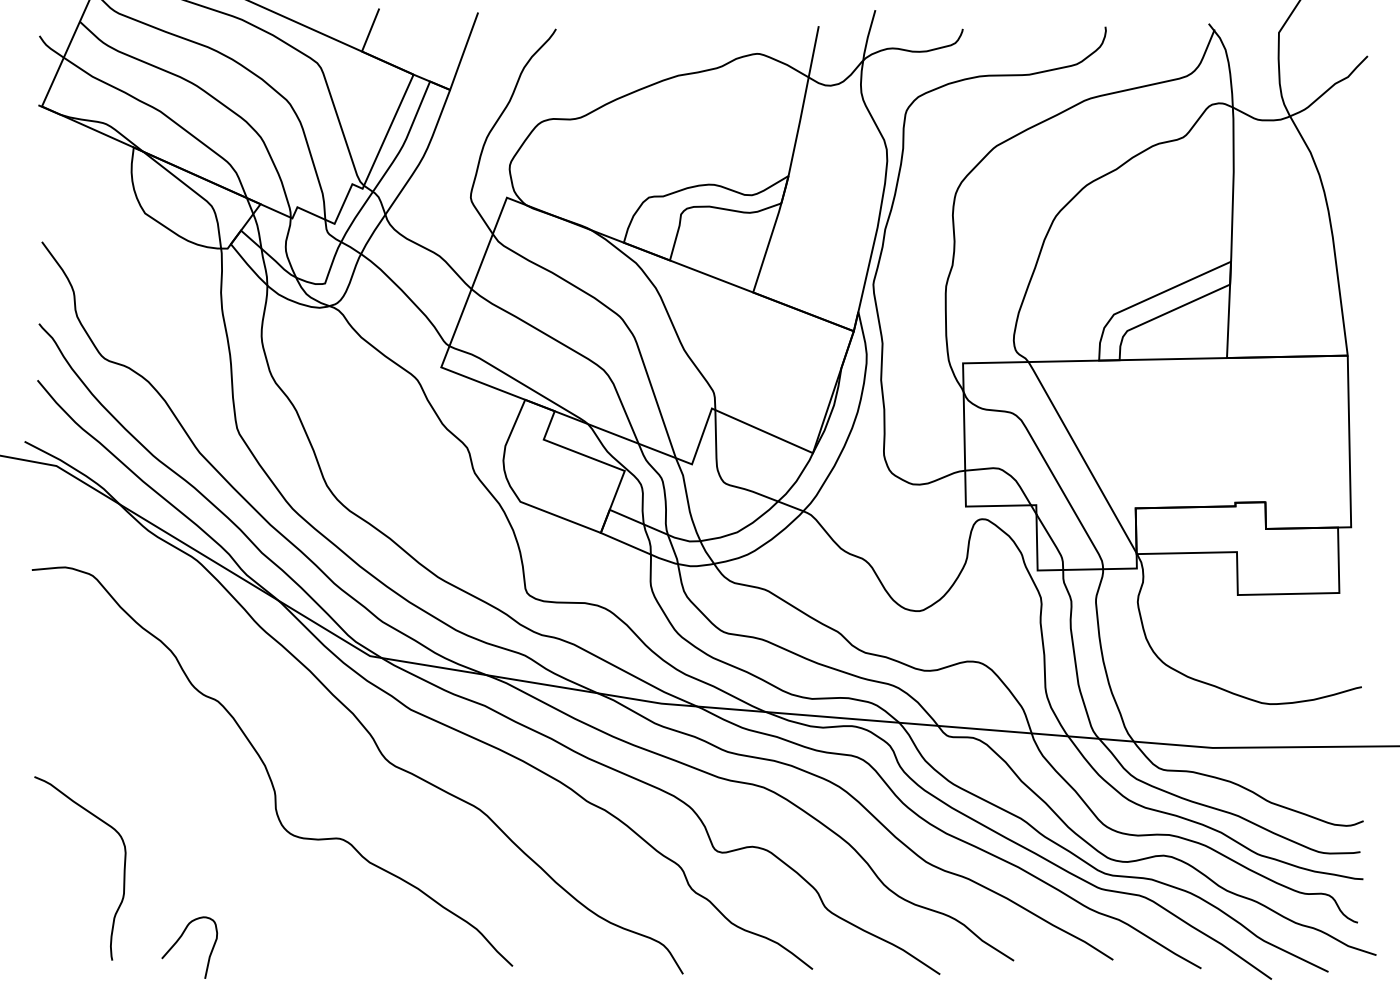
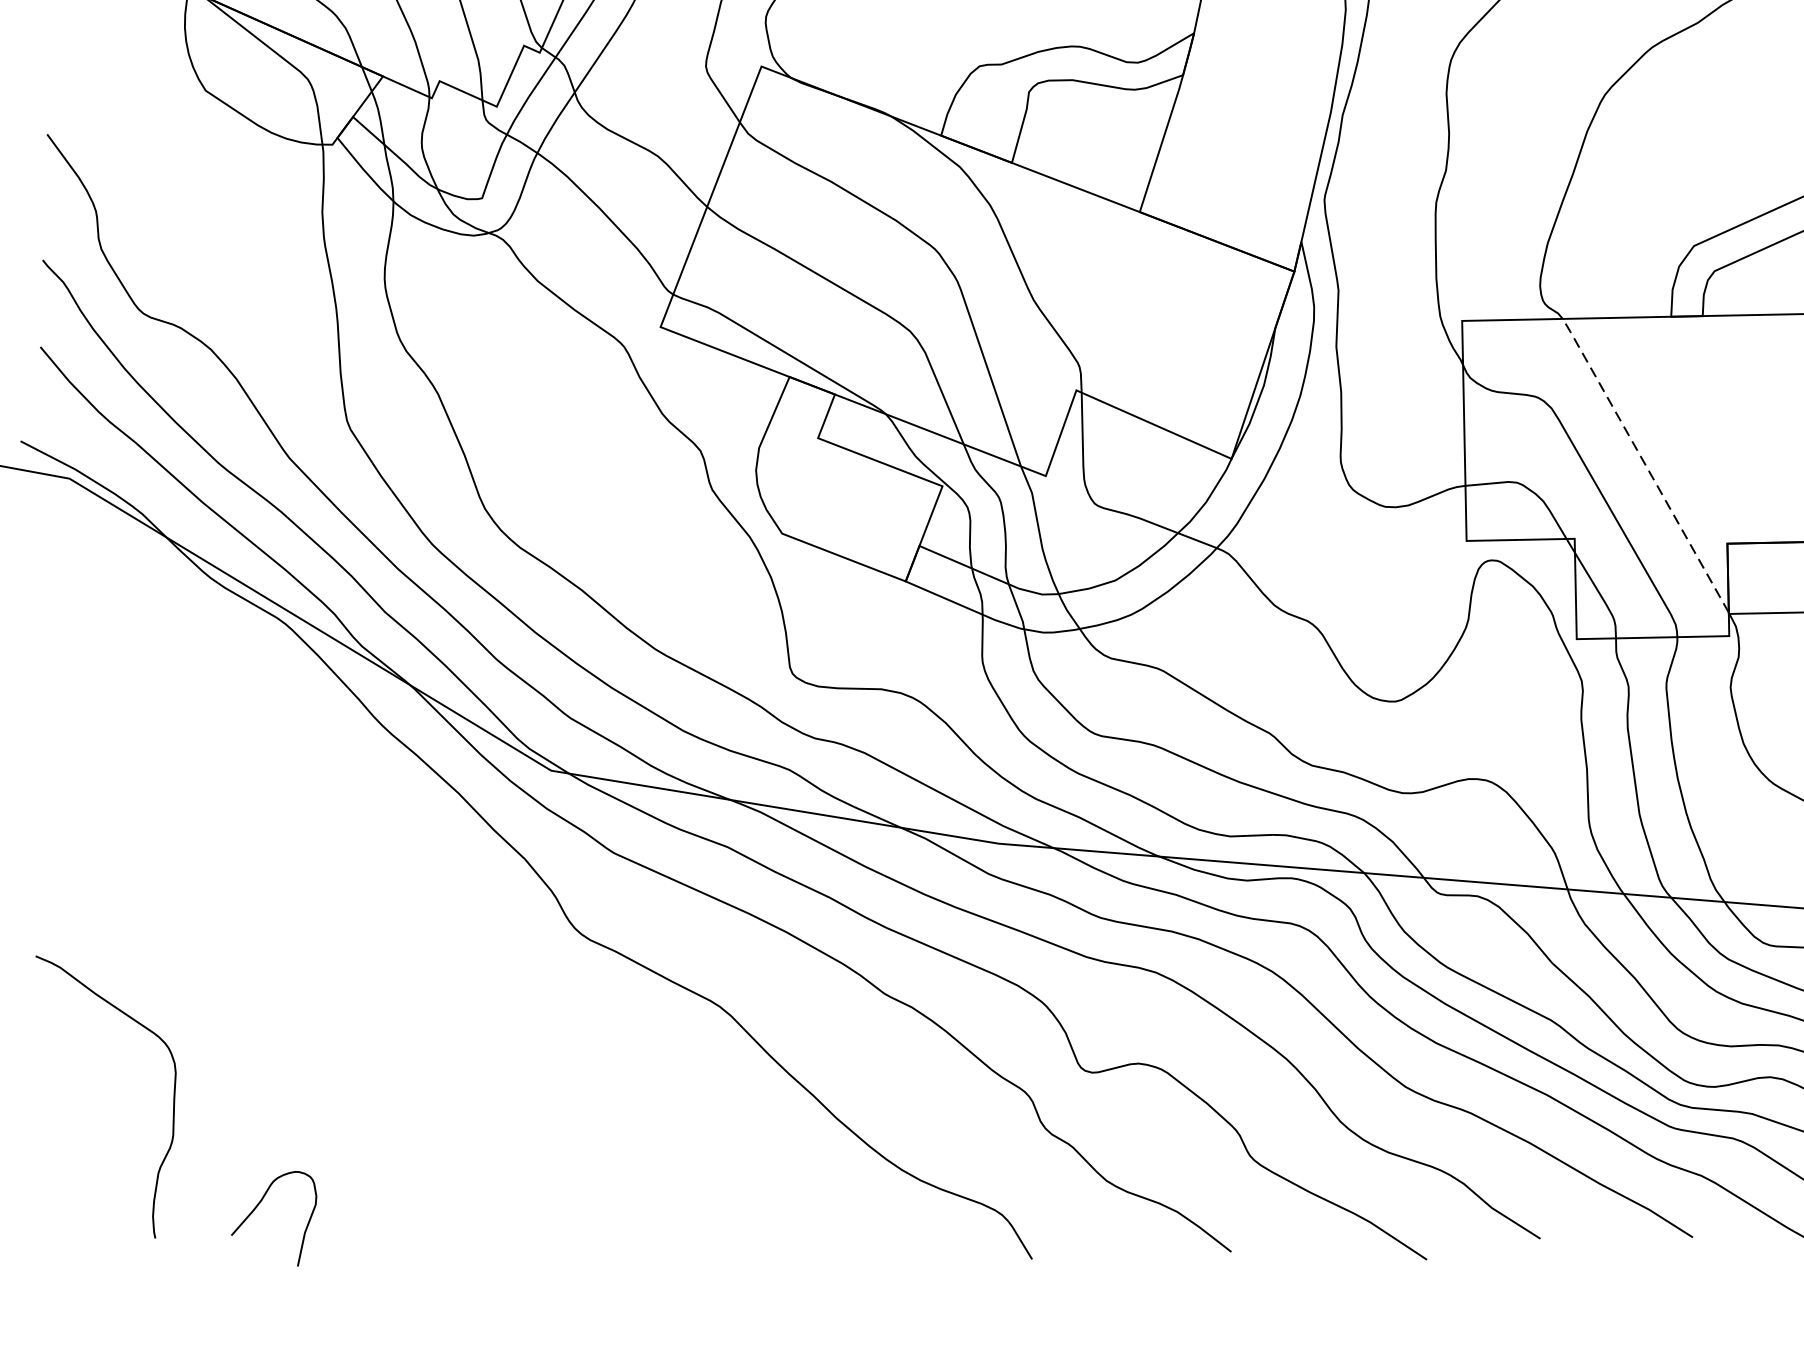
line: (1082, 456) -> (1645, 464), solid -> dashed
curve: (267, 768) -> (393, 943), removed

